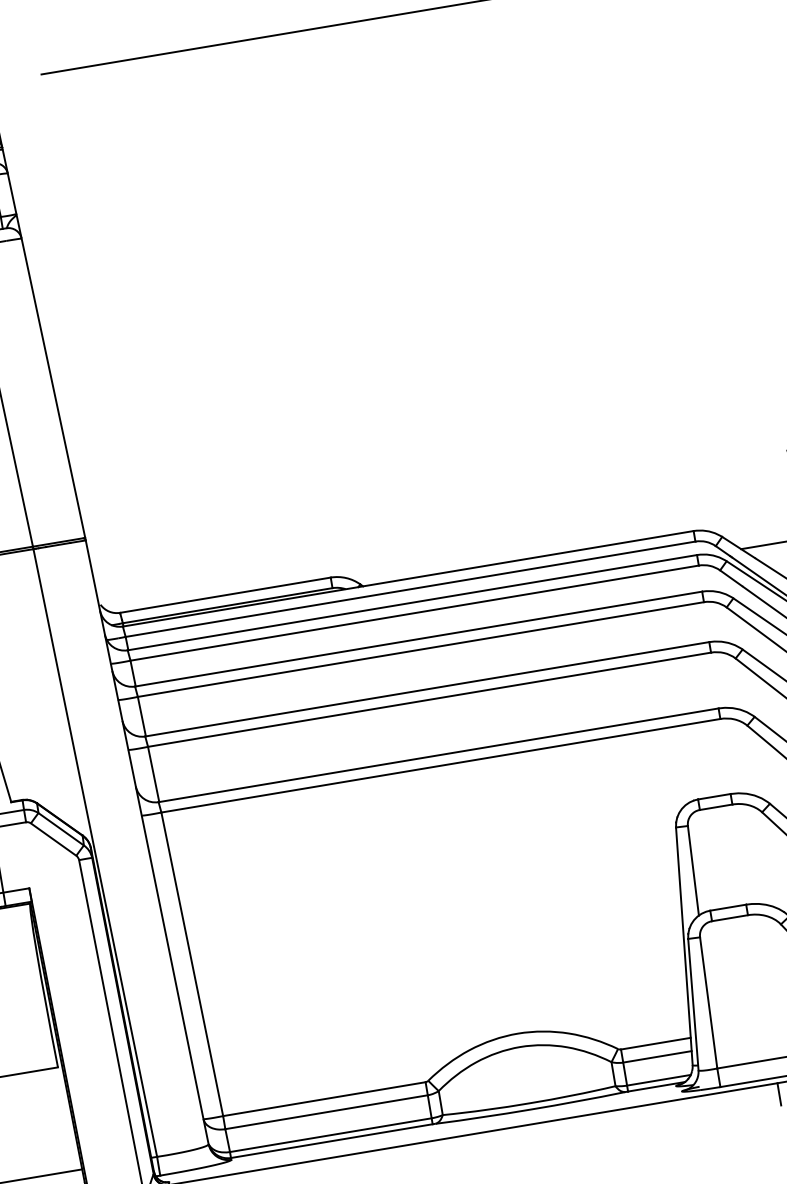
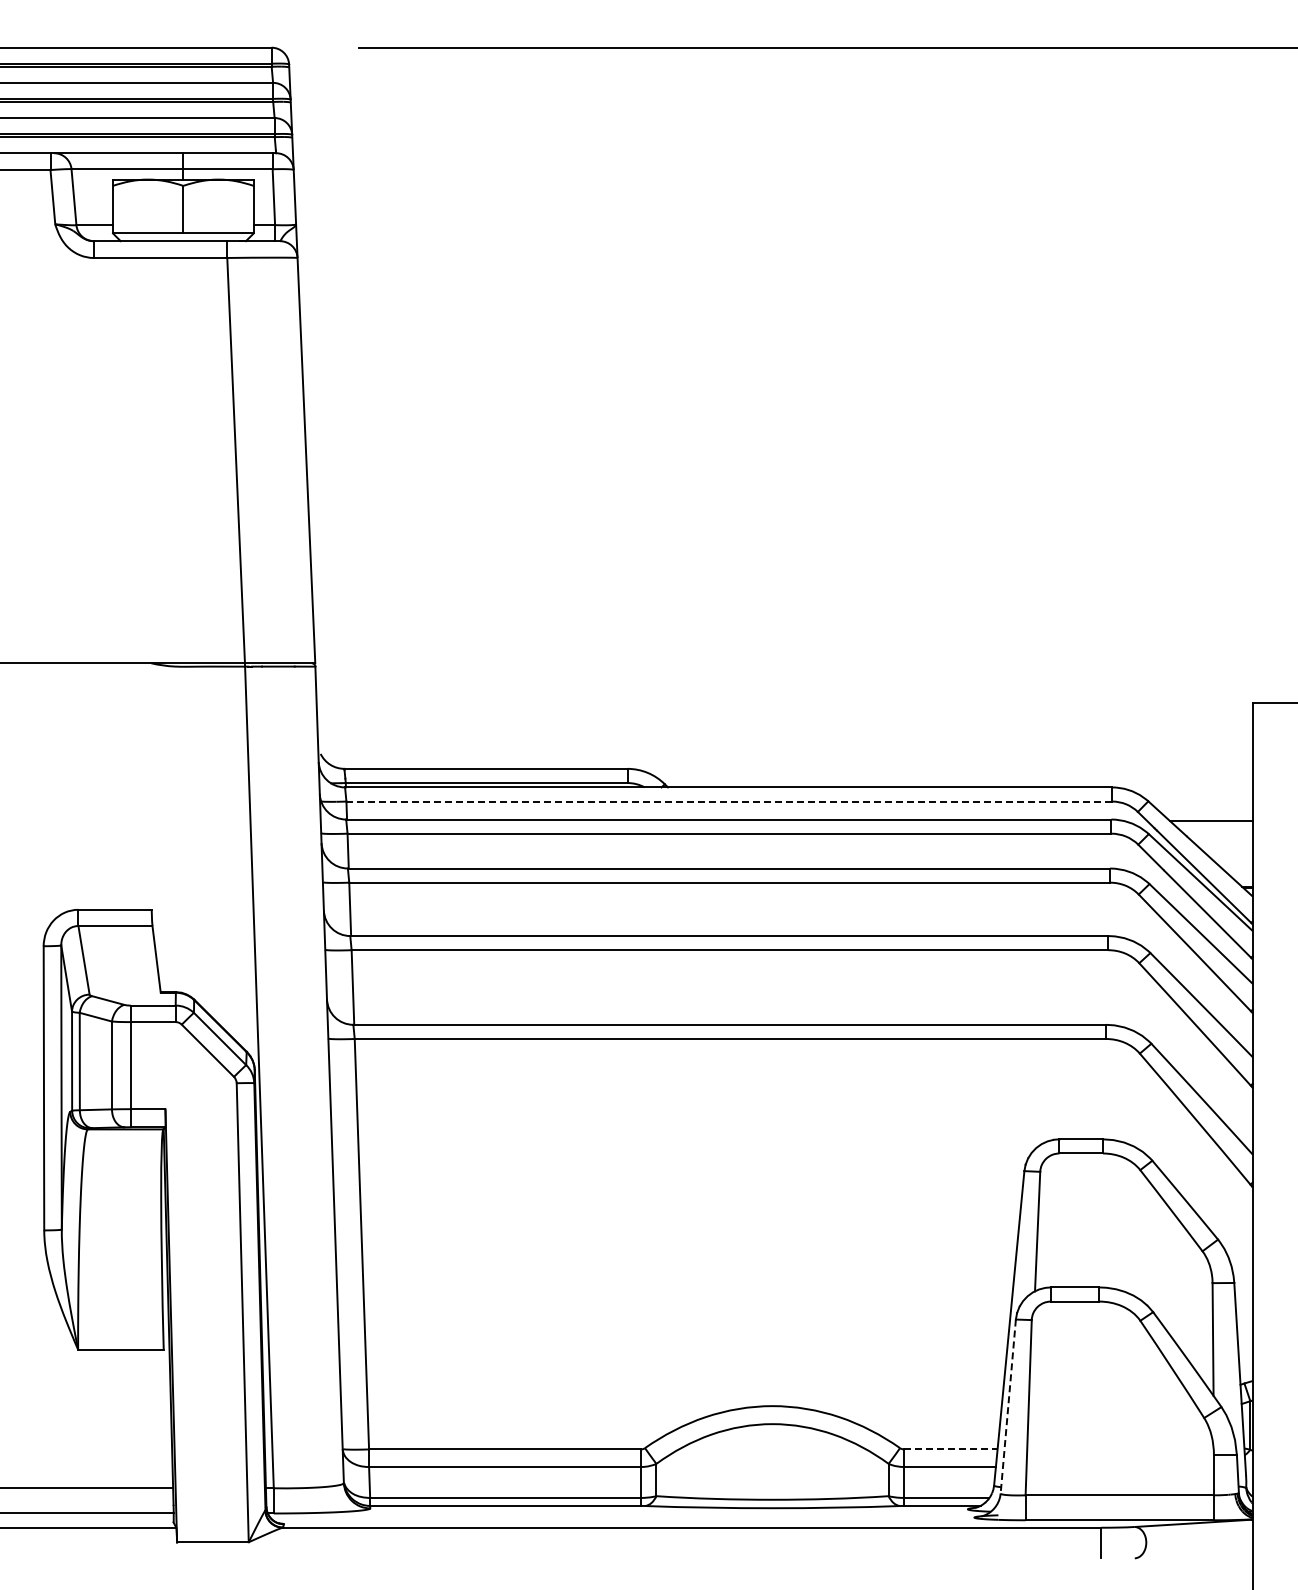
line: (410, 589) -> (729, 801), solid -> dashed
line: (693, 1005) -> (1008, 1407), solid -> dashed
line: (655, 1043) -> (950, 1449), solid -> dashed

